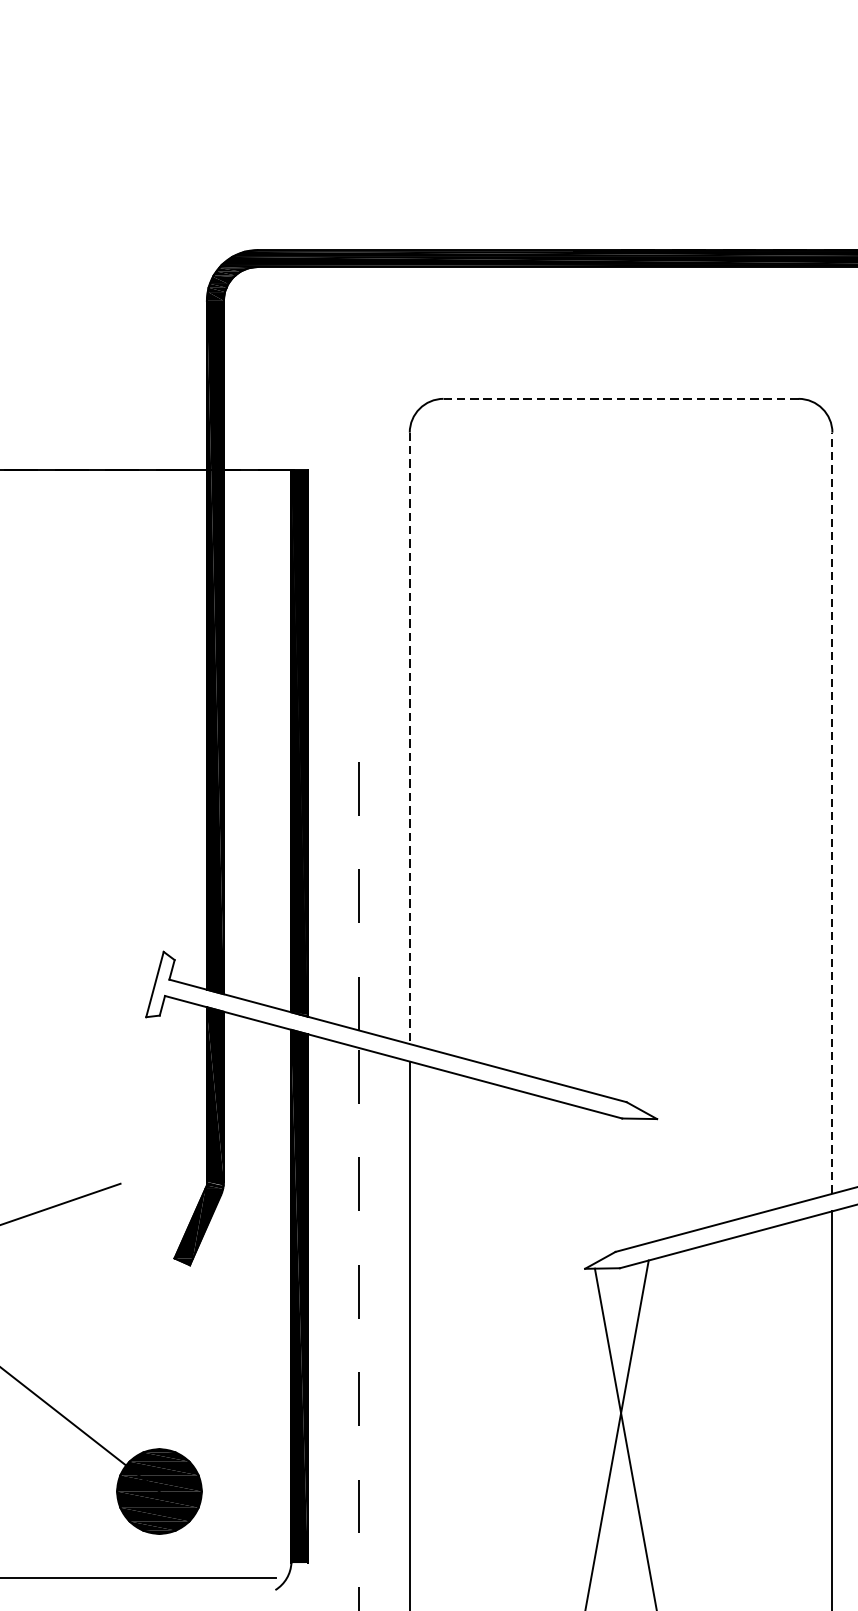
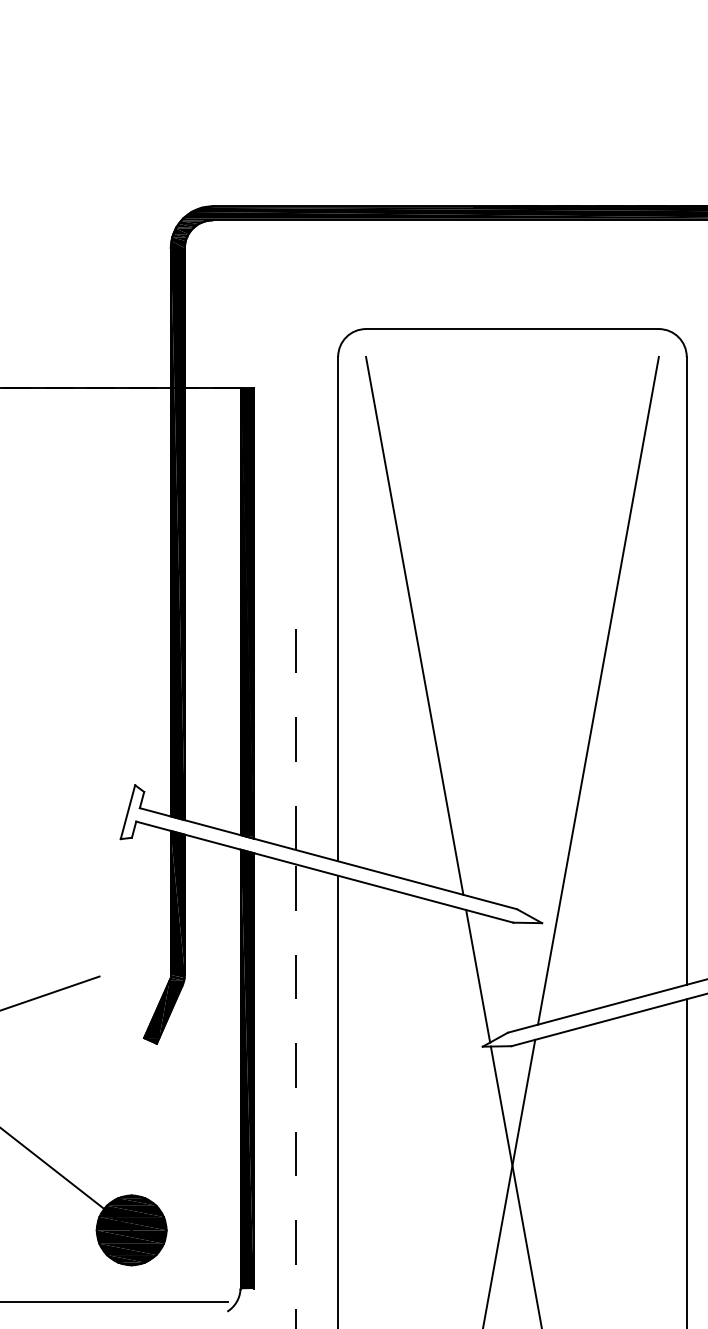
line: (619, 399) -> (511, 329), dashed -> solid
line: (410, 738) -> (338, 609), dashed -> solid
line: (502, 758) -> (414, 625), added
line: (832, 812) -> (686, 670), dashed -> solid
line: (725, 837) -> (598, 690), added
line: (579, 1183) -> (478, 976), added

